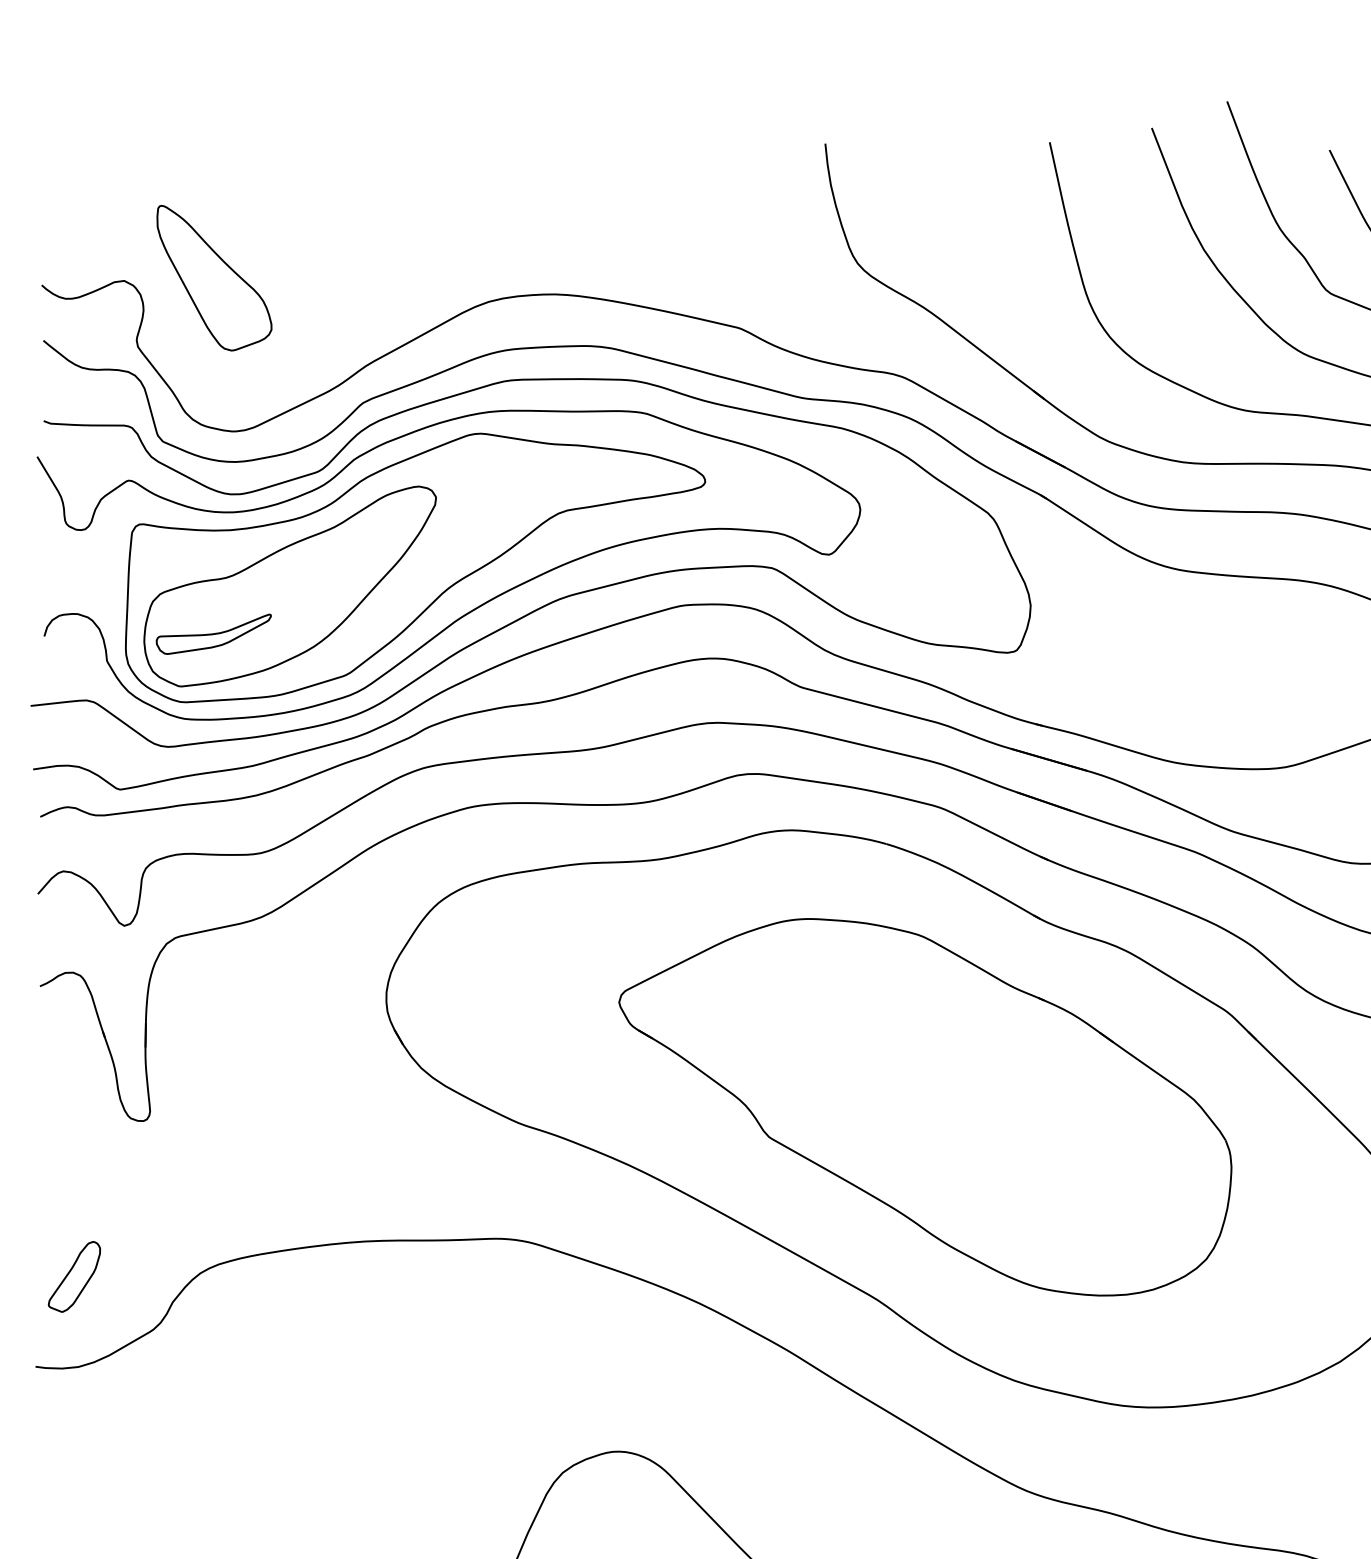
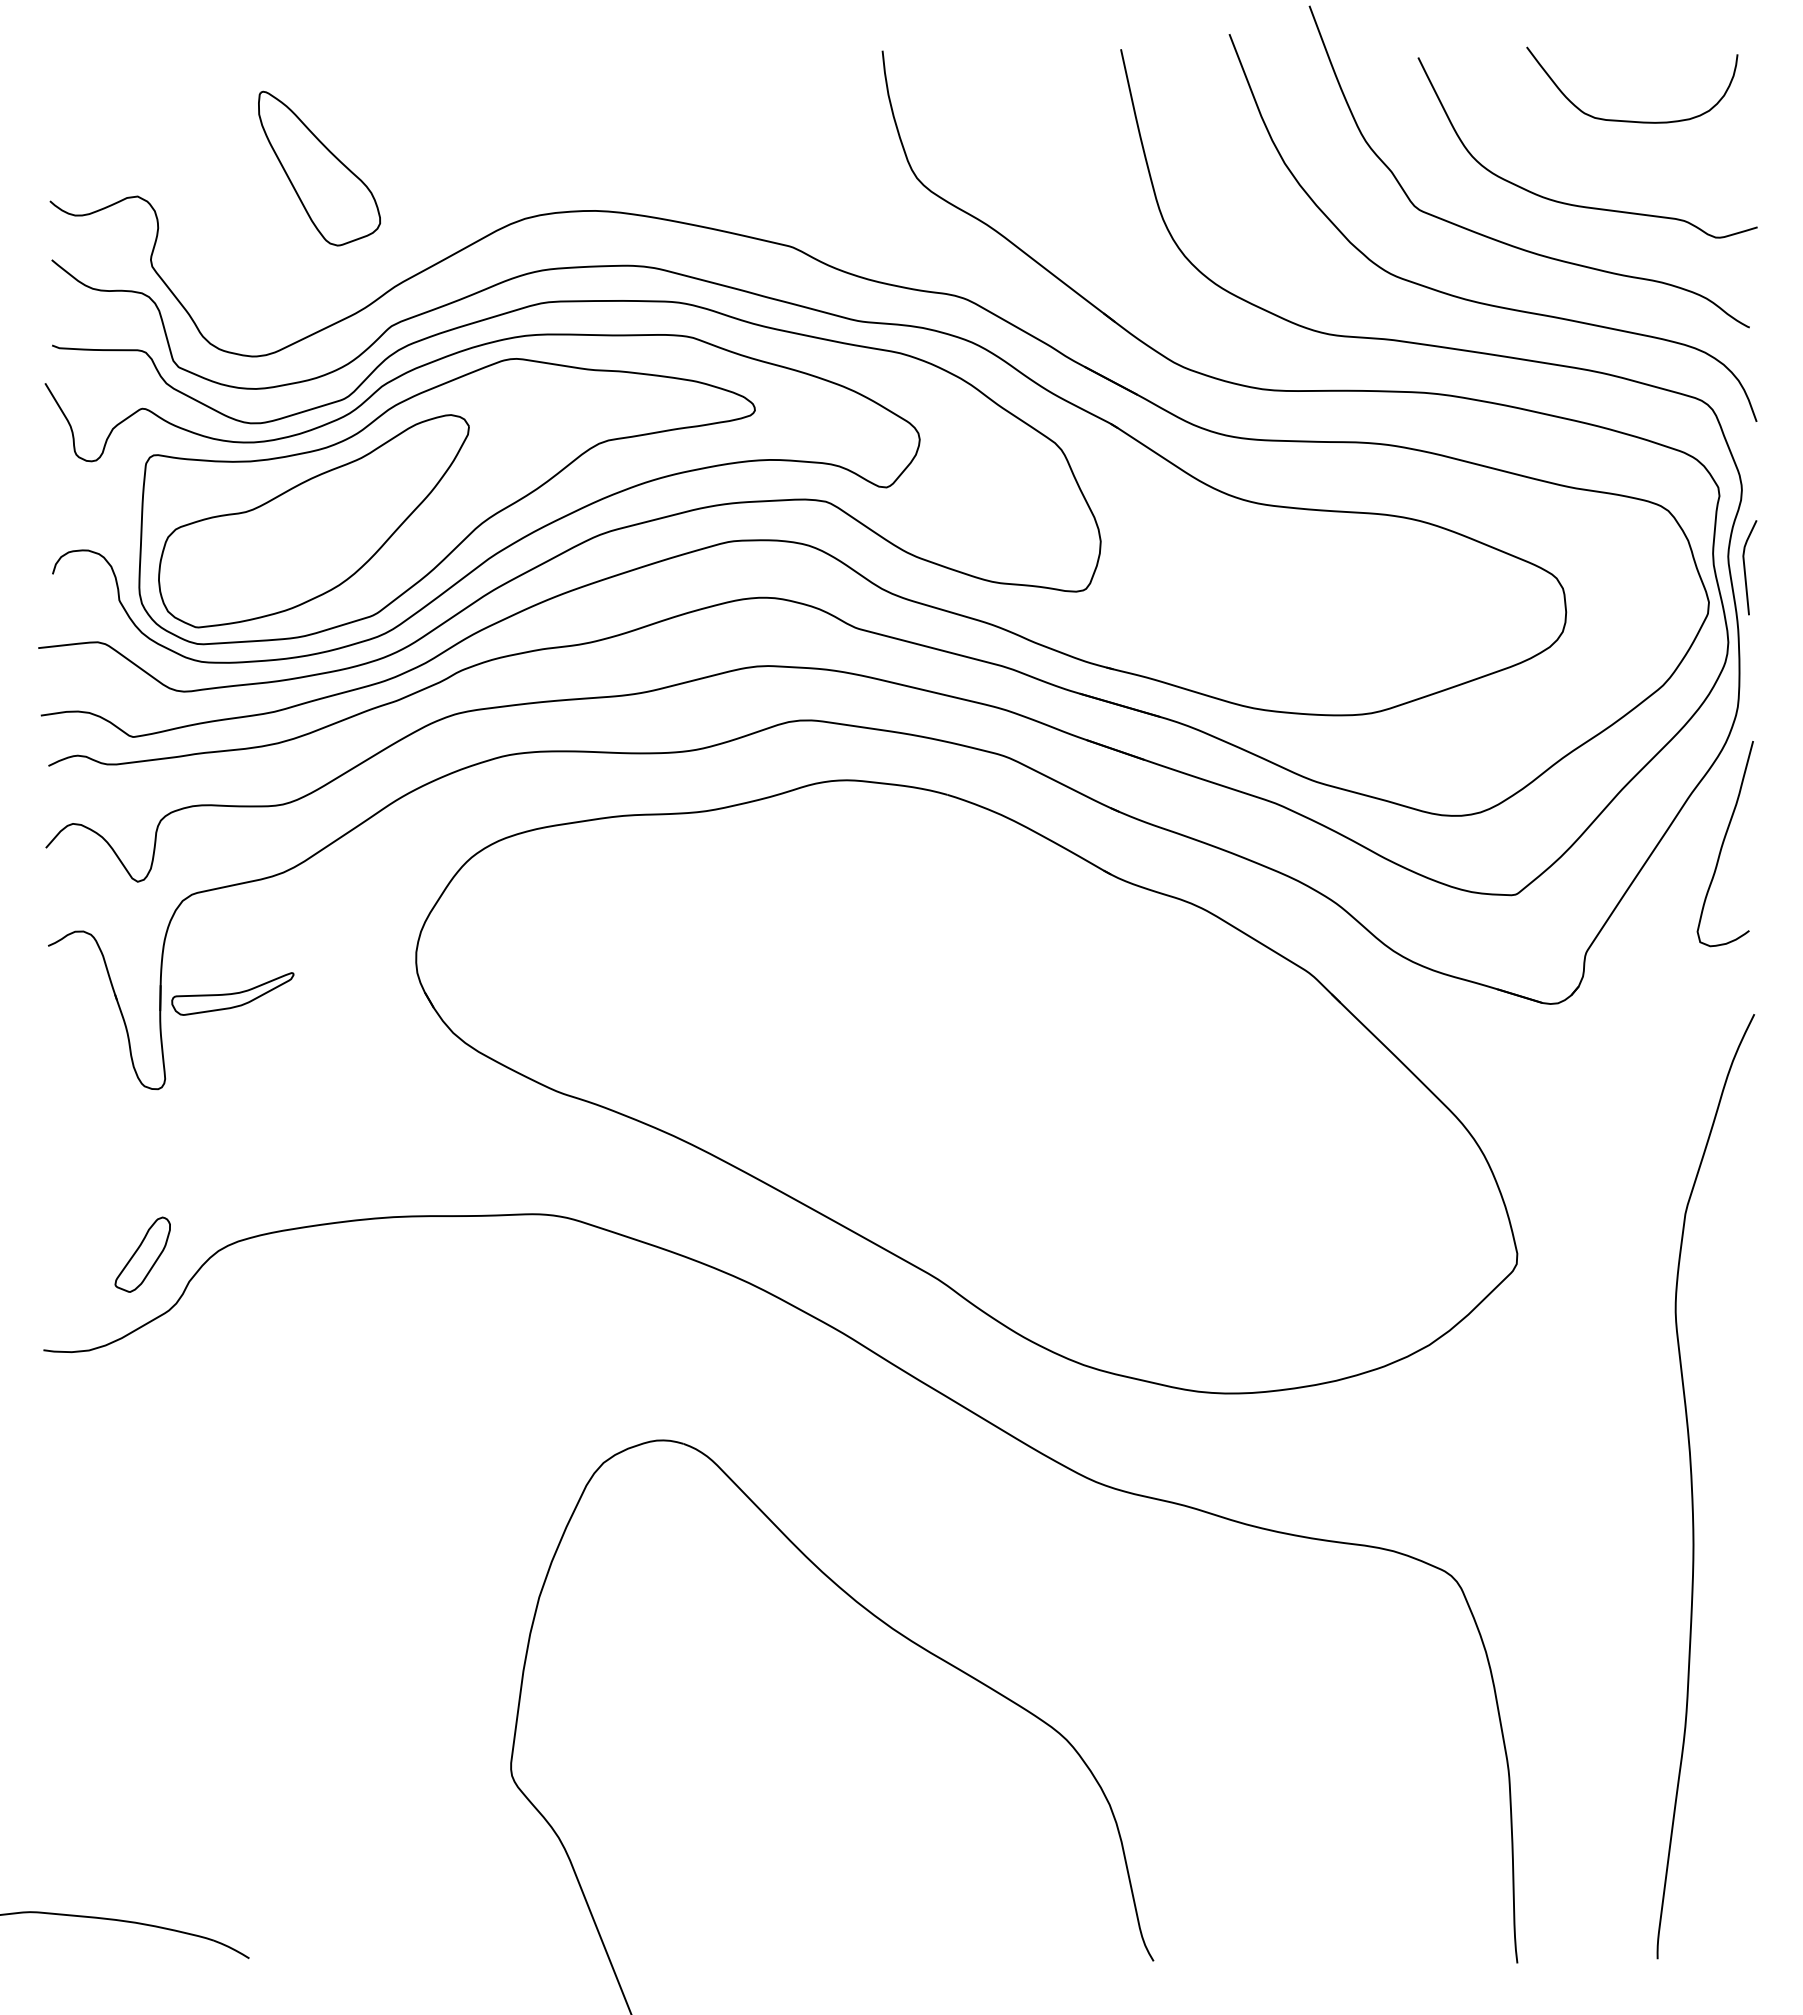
part: (214, 278) -> (319, 168), moved
part: (213, 633) -> (232, 993), moved
part: (925, 1107) -> (988, 1074), removed
part: (74, 1276) -> (142, 1254), moved

